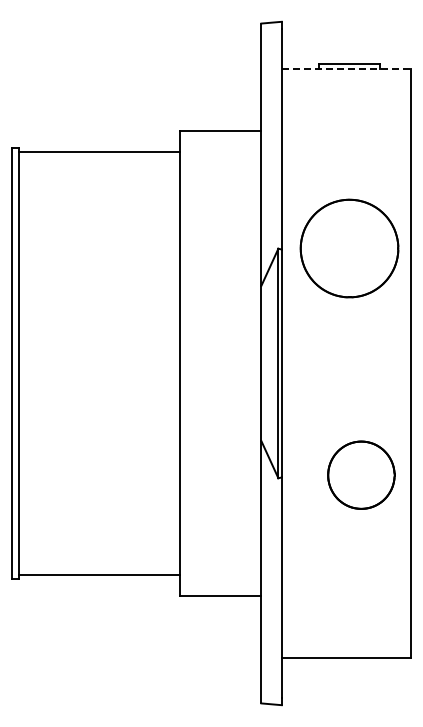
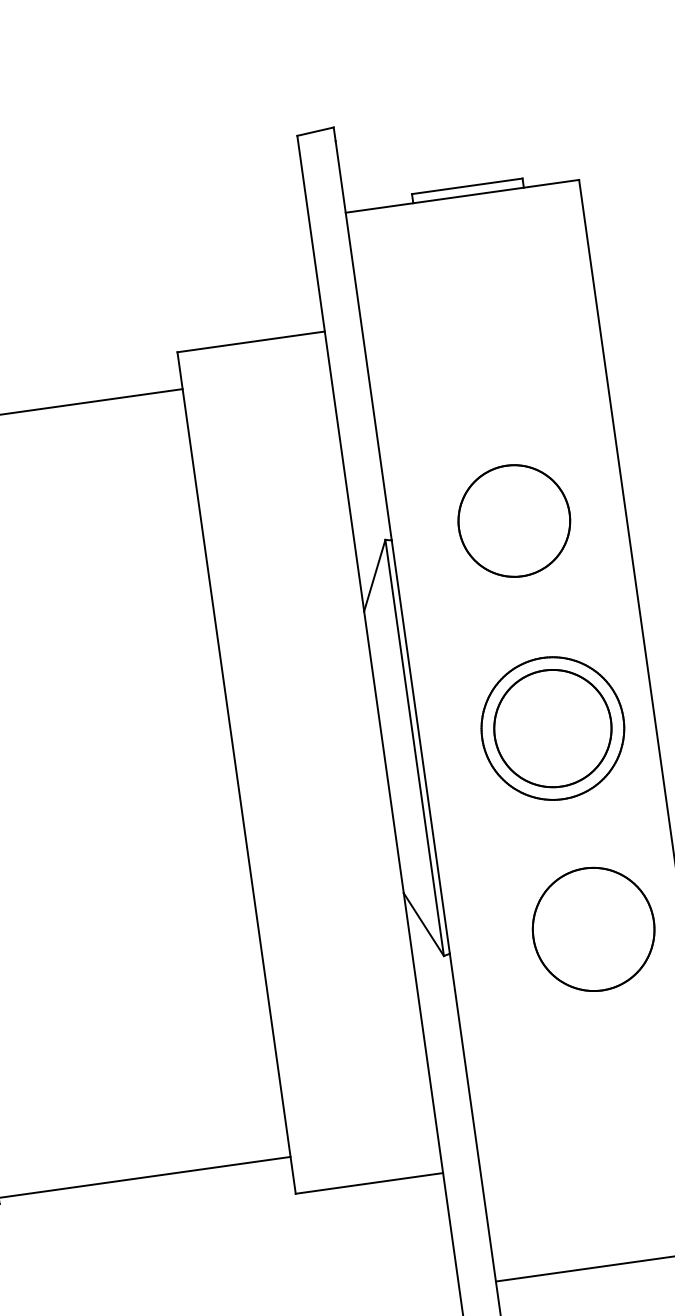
line: (346, 68) -> (463, 195), dashed -> solid
part: (349, 247) -> (514, 519), size x0.62
part: (354, 363) -> (552, 728), added

